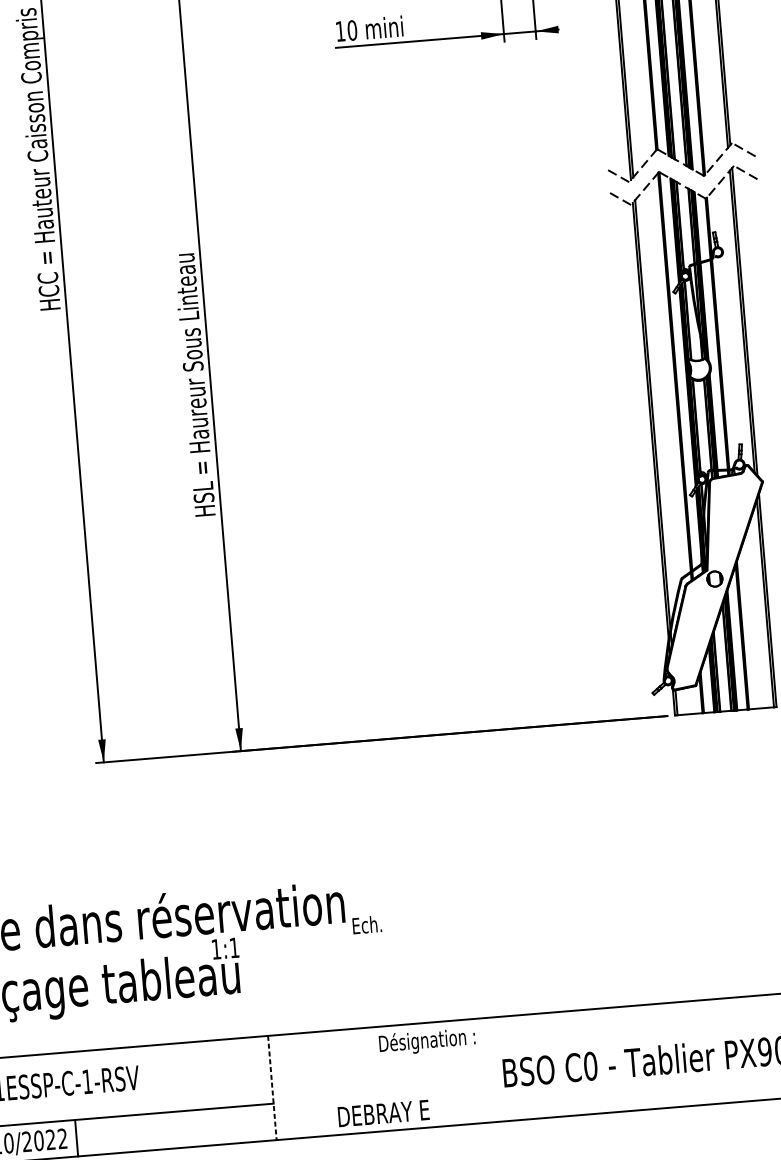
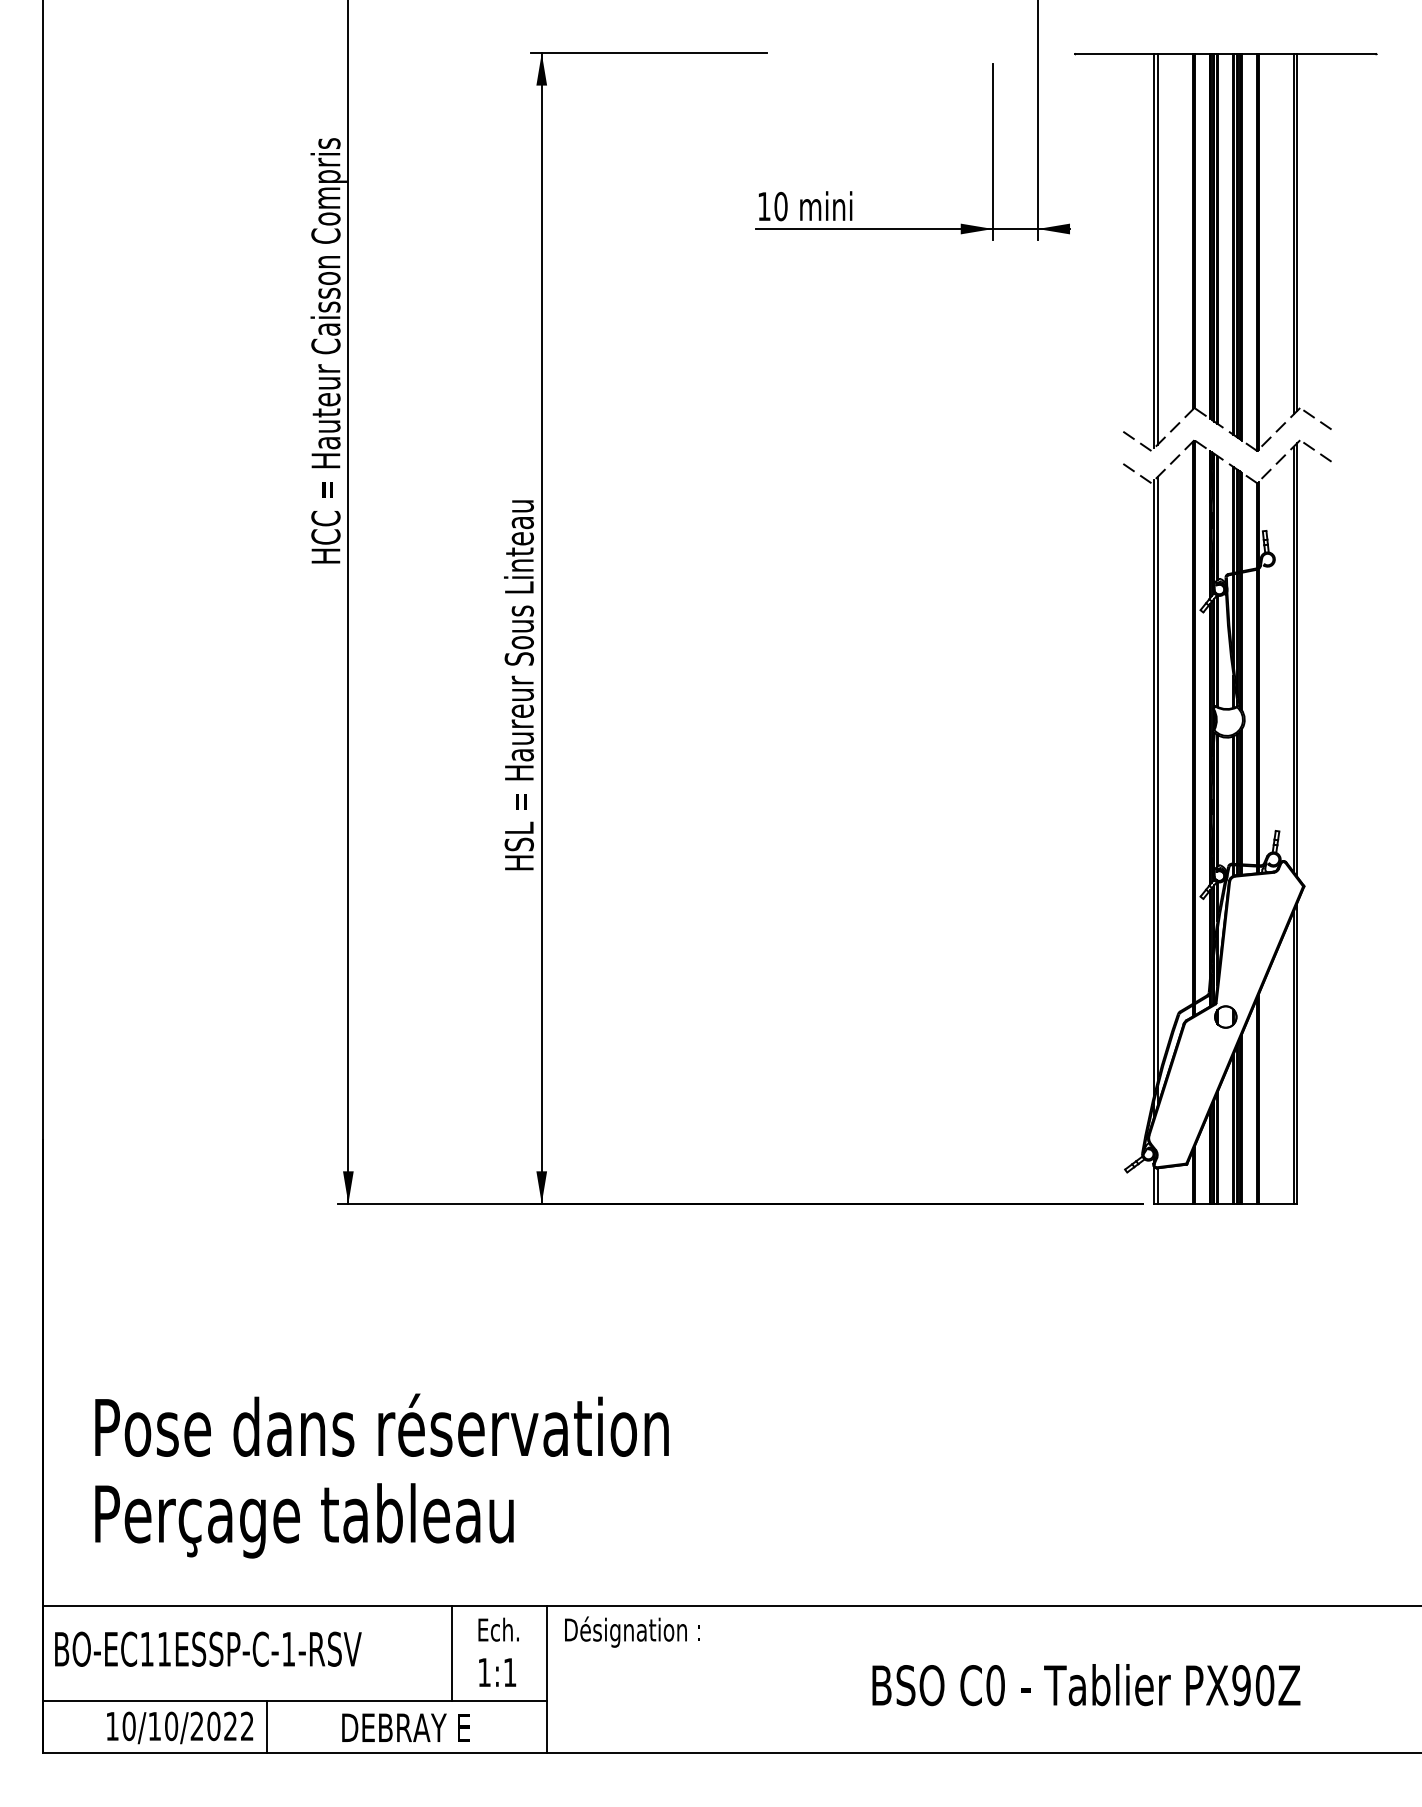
text: (367, 924) -> (498, 1629), moved
text: (225, 948) -> (497, 1672), moved
text: (427, 1041) -> (632, 1631), moved
line: (203, 1075) -> (452, 1653), added
line: (272, 1088) -> (547, 1679), dashed -> solid
text: (383, 1113) -> (405, 1727), moved

